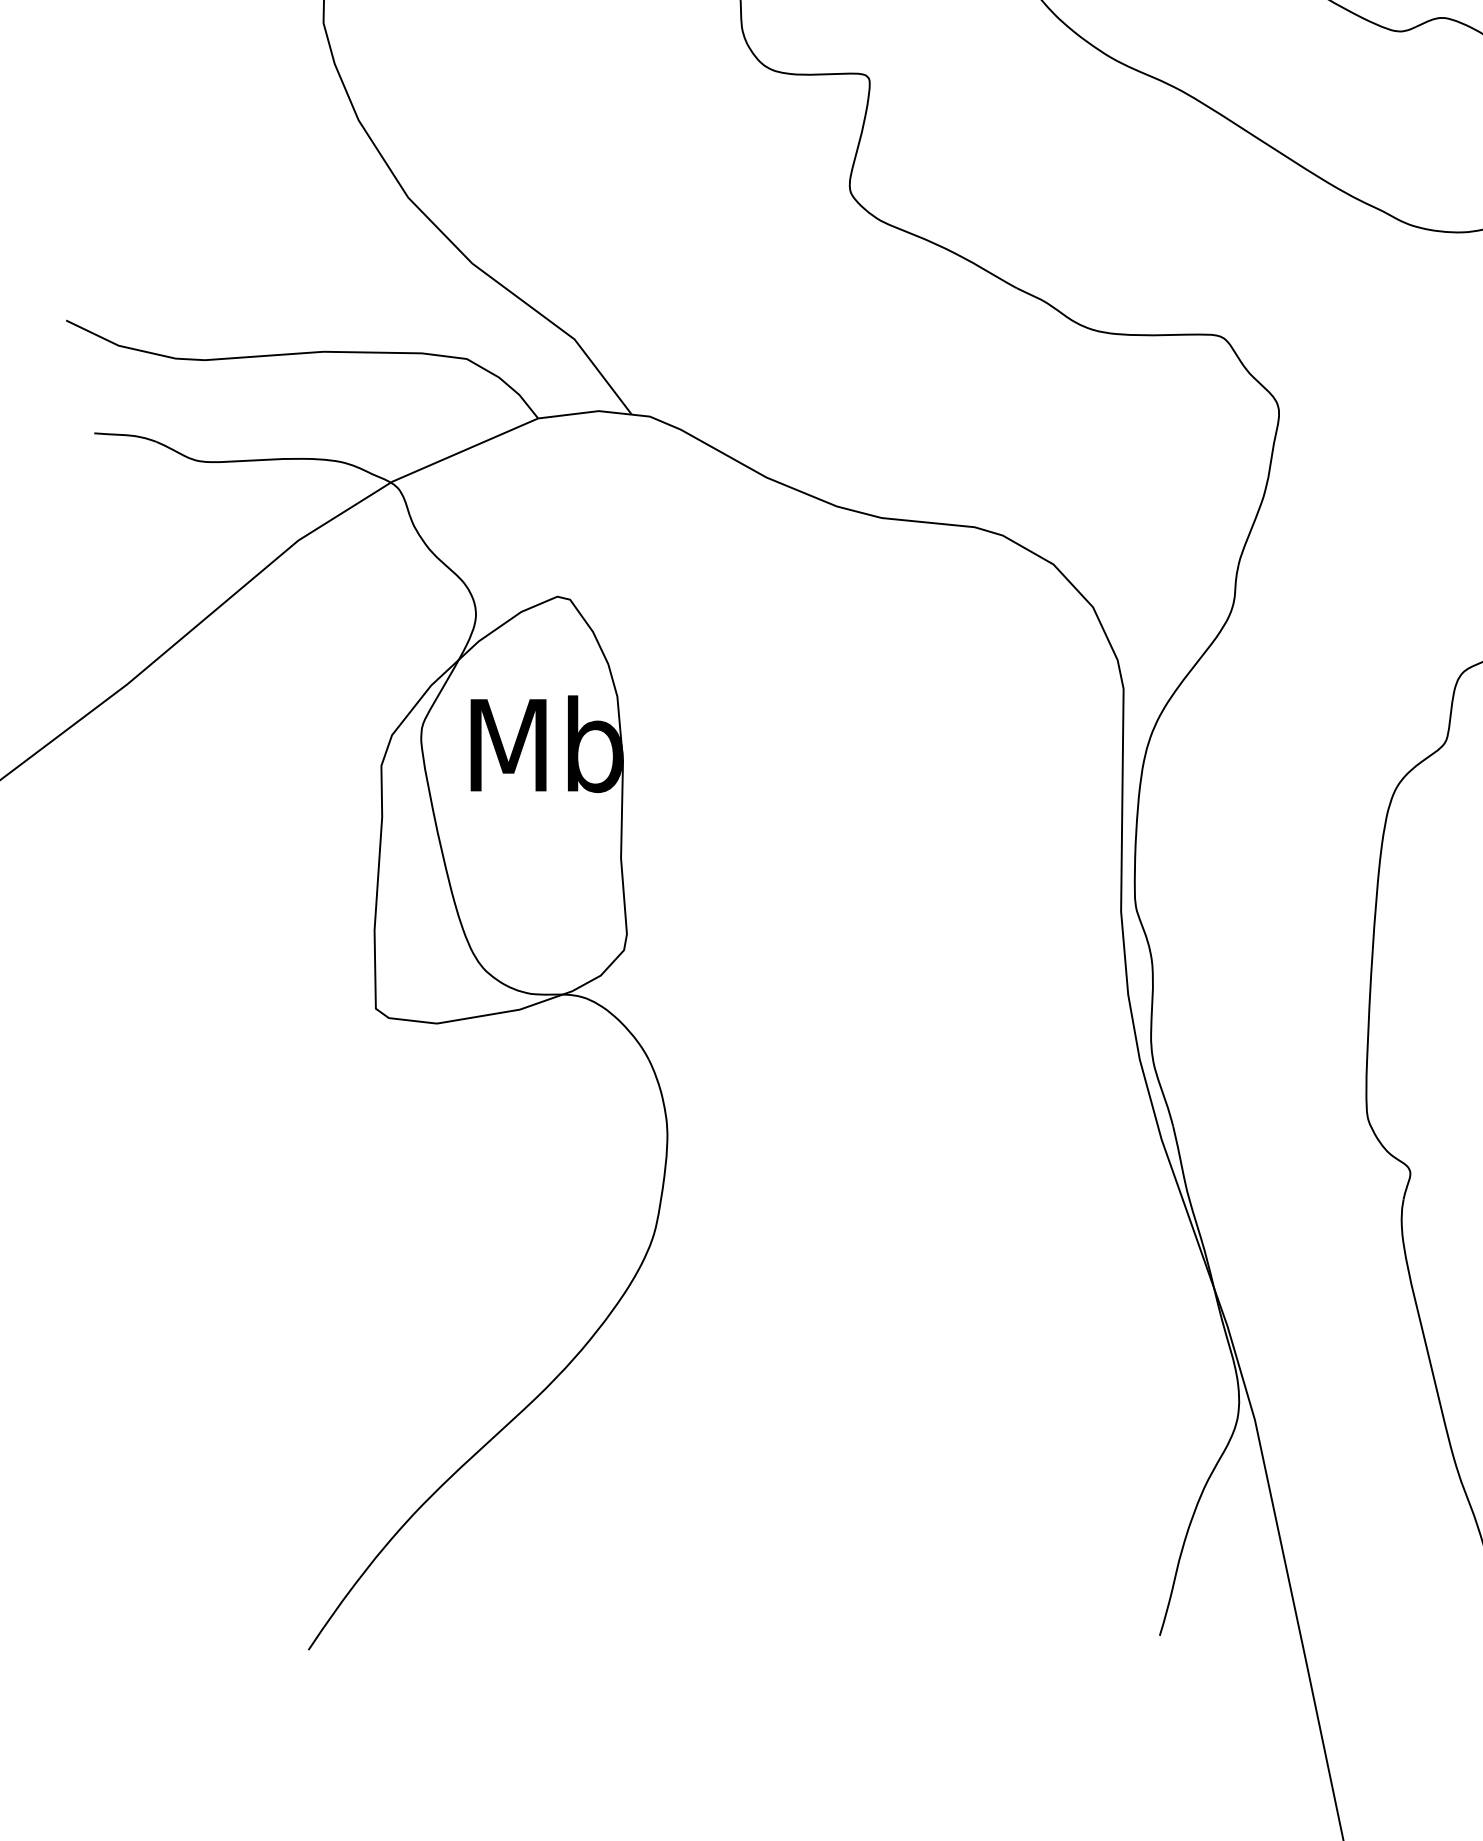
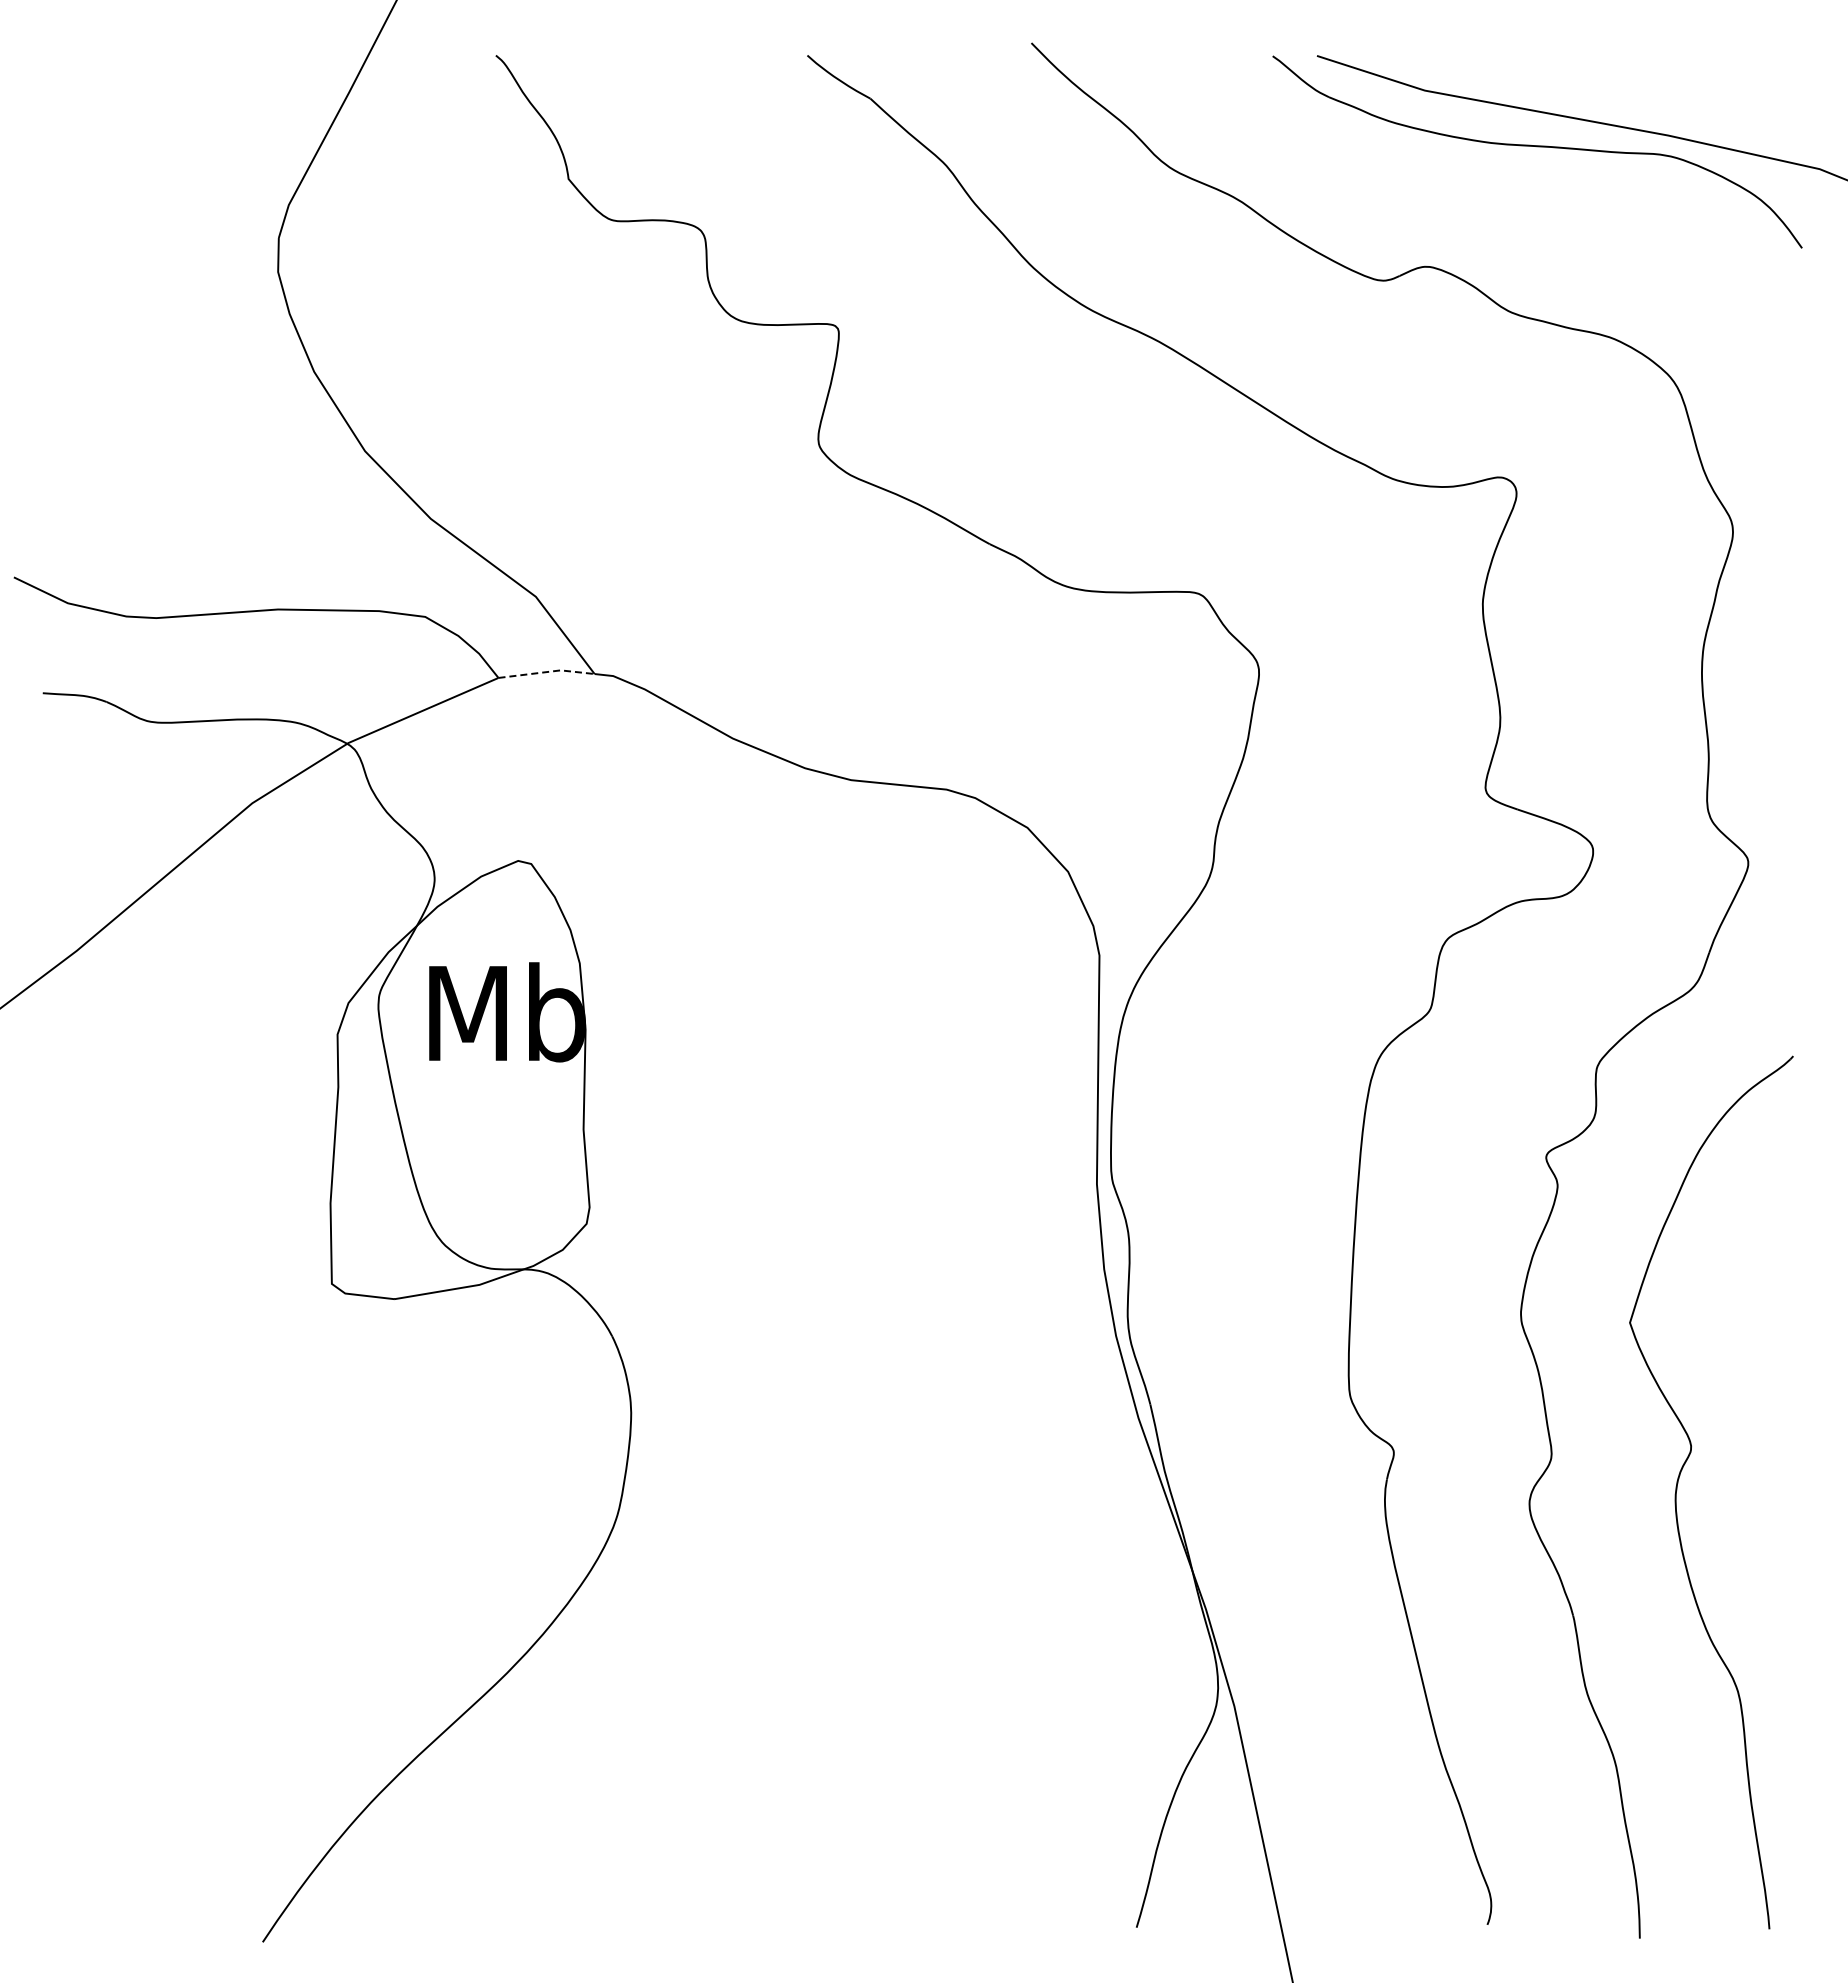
line: (585, 412) -> (547, 671), solid -> dashed

